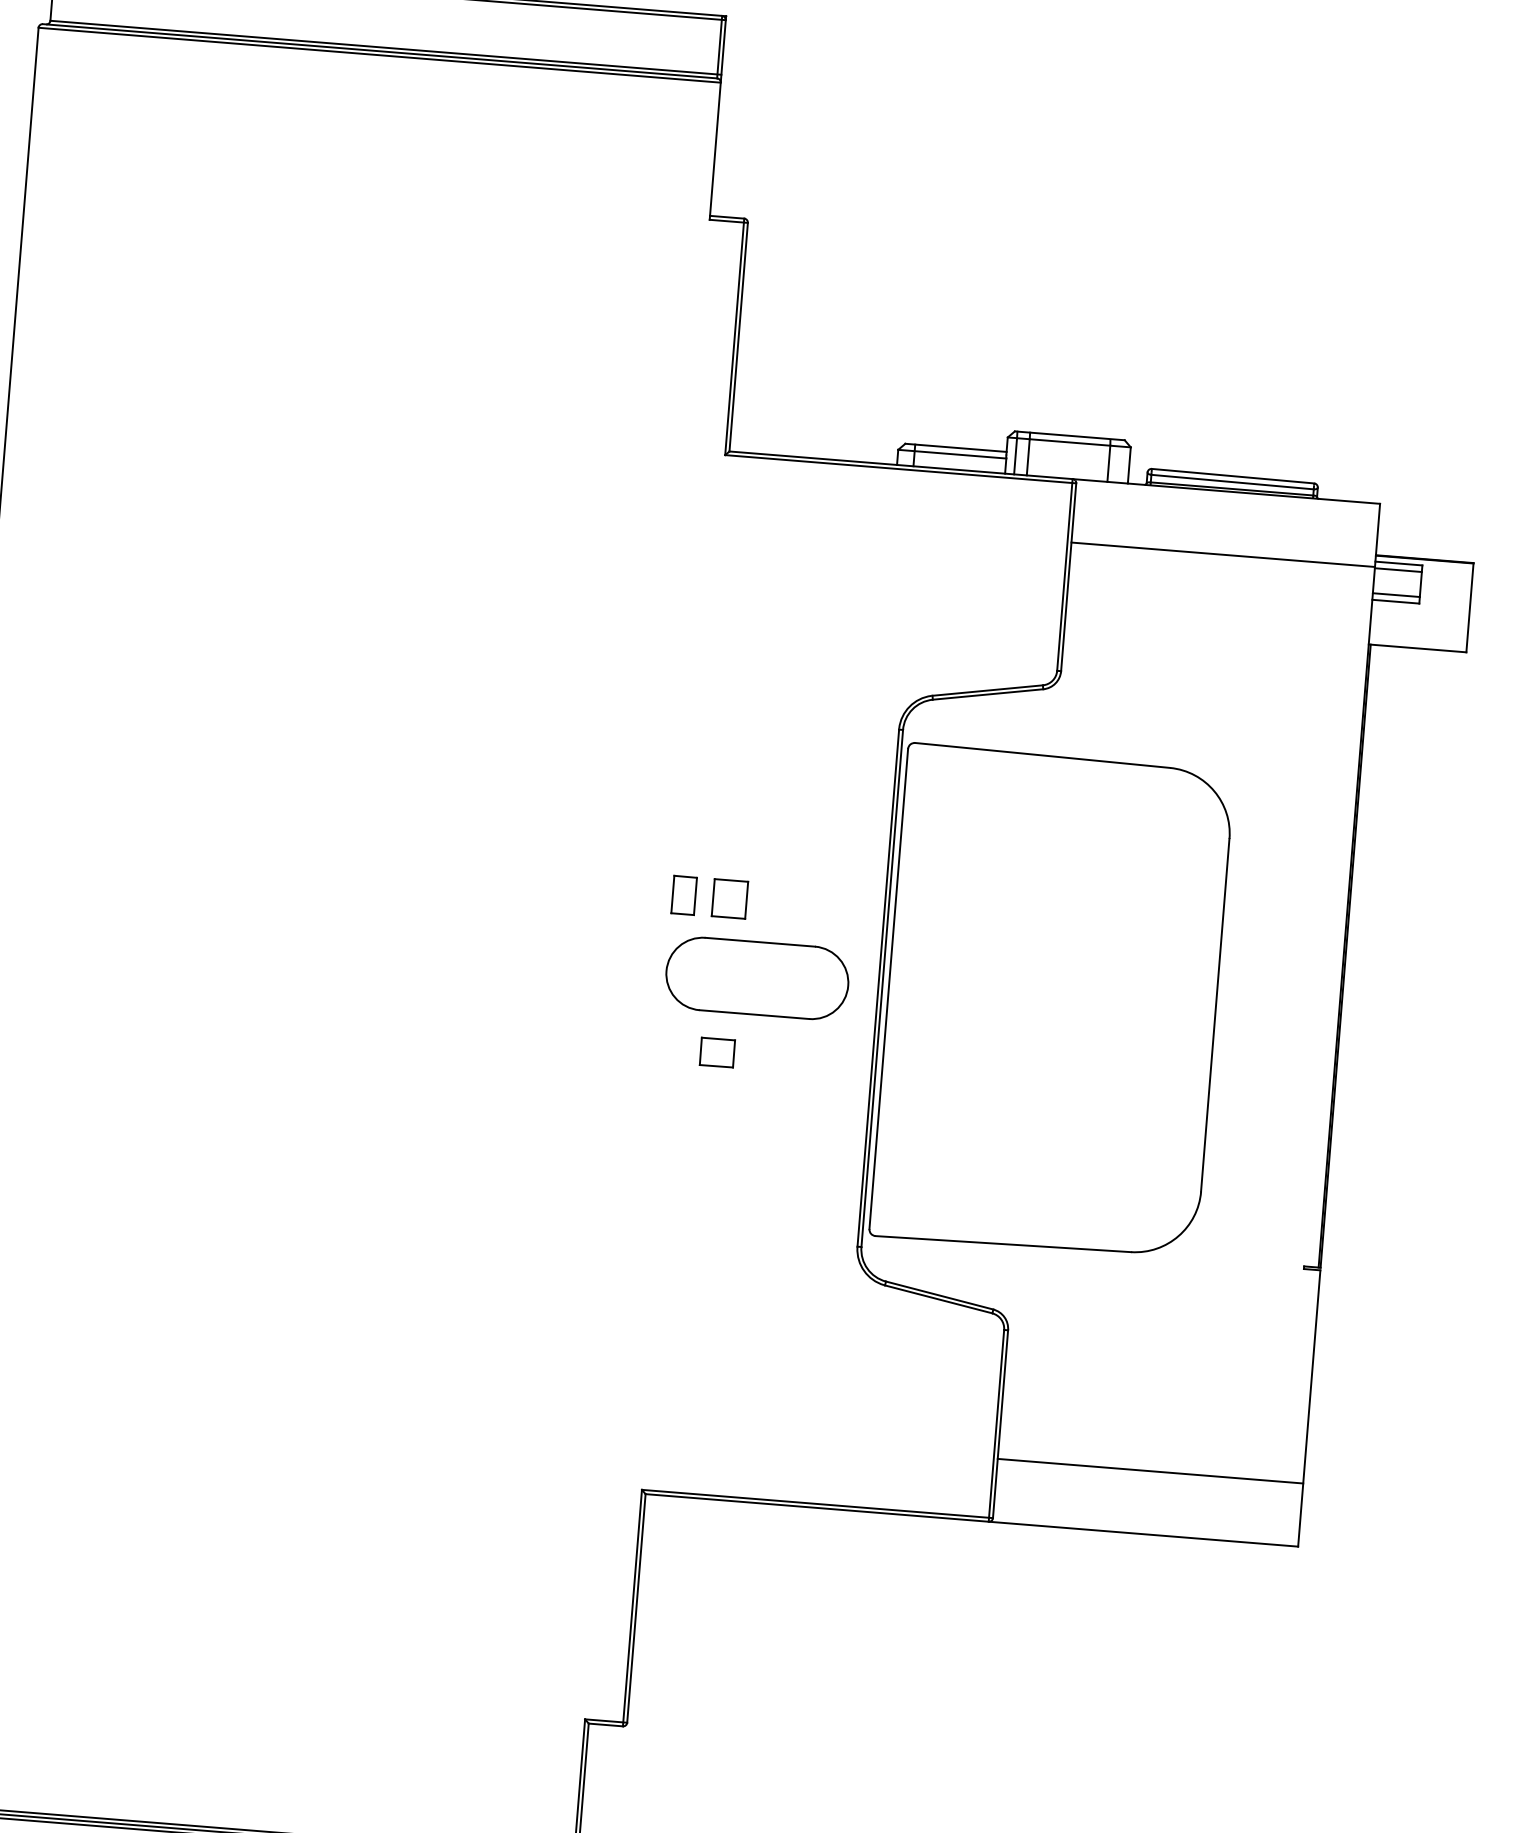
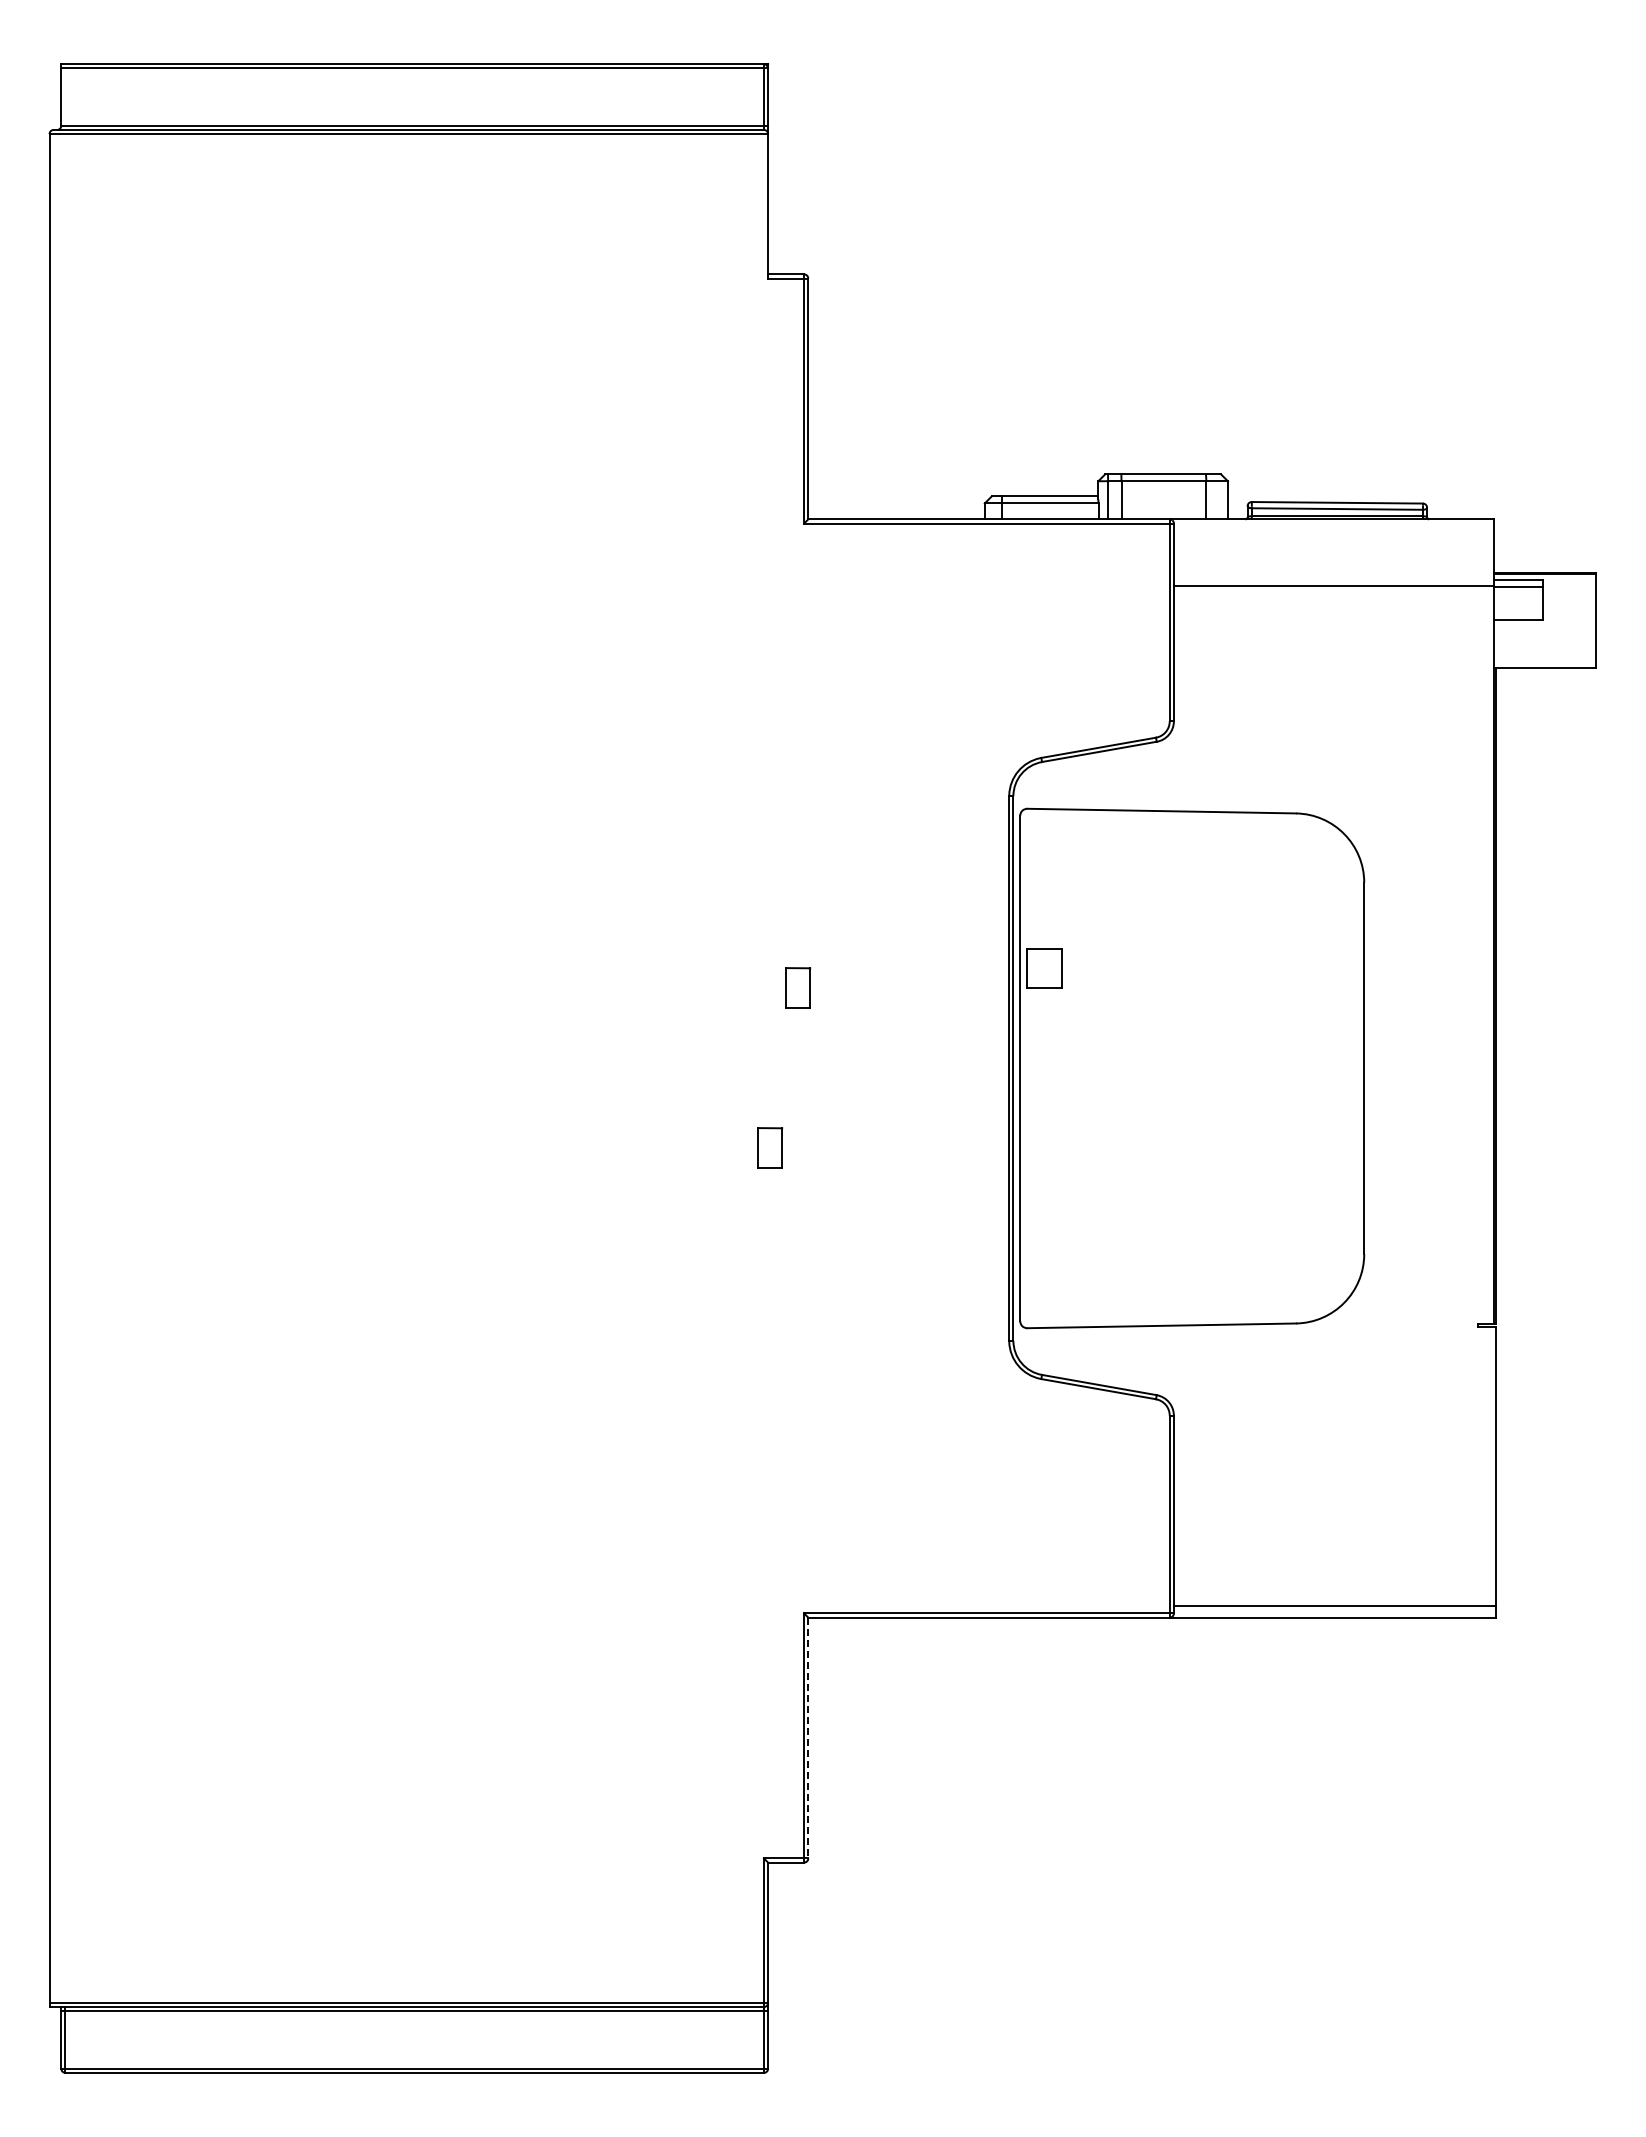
line: (1396, 595) -> (1518, 613), removed
part: (729, 898) -> (1044, 968), moved
part: (757, 978) -> (881, 1068), removed
part: (645, 1044) -> (770, 1147), added
part: (716, 1052) -> (845, 1149), removed
line: (1150, 1471) -> (1334, 1606), moved
line: (636, 1608) -> (808, 1738), solid -> dashed

